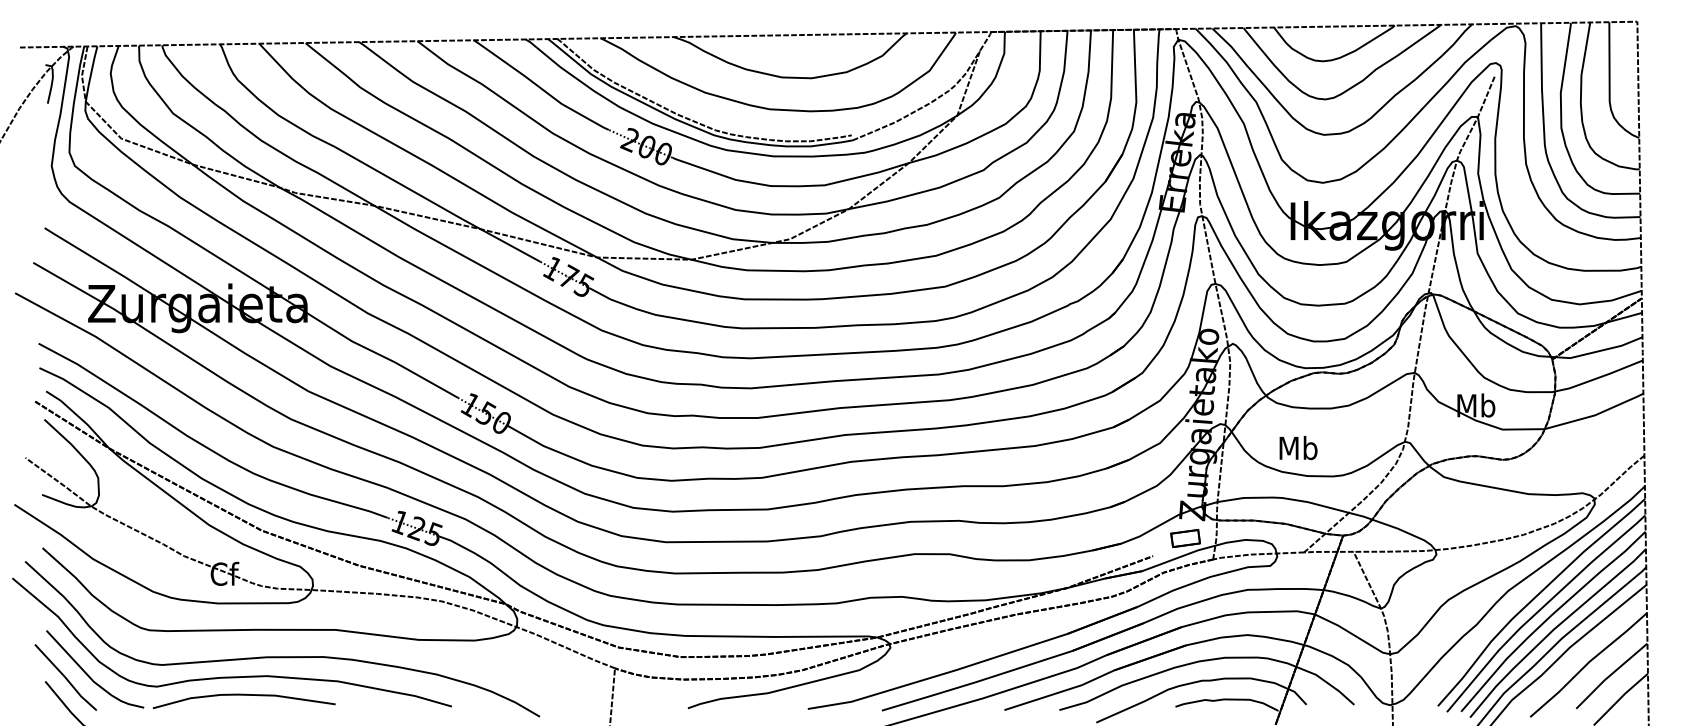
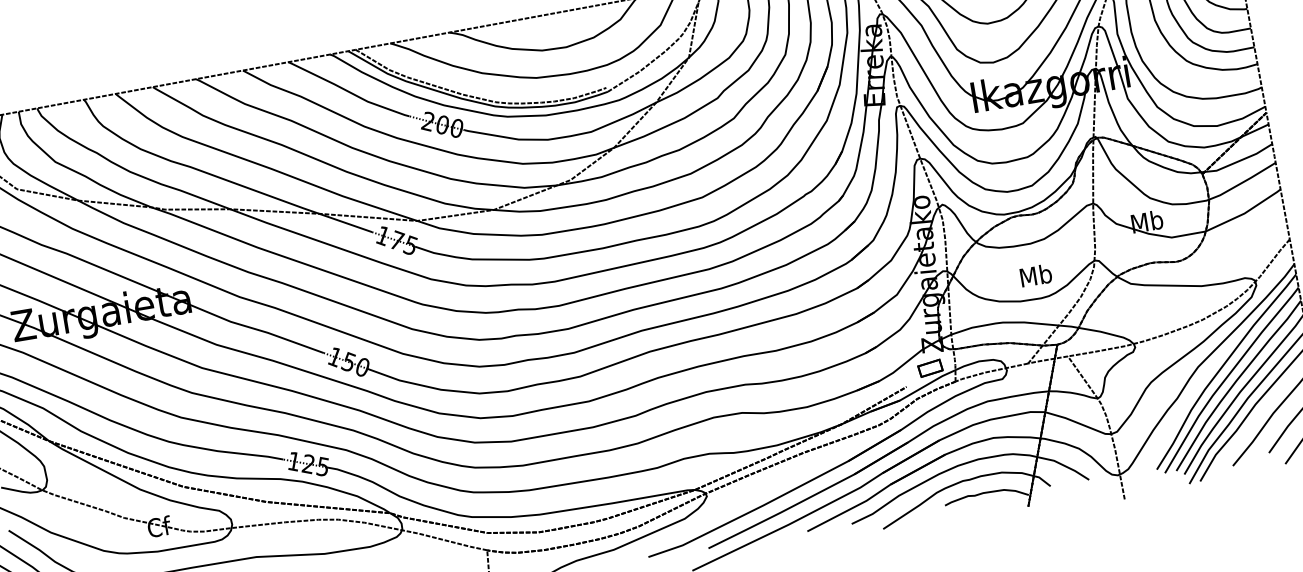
text: (1298, 448) -> (1036, 275), moved

